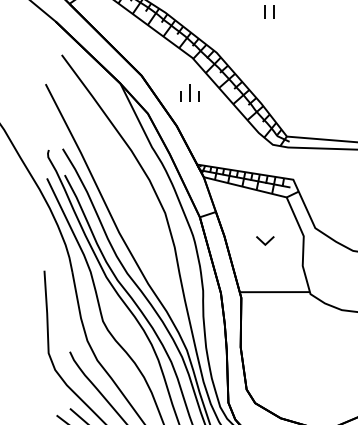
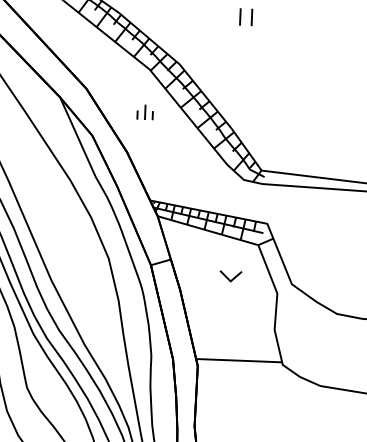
part: (189, 92) -> (144, 111), size x0.7
part: (265, 240) -> (231, 276), moved

